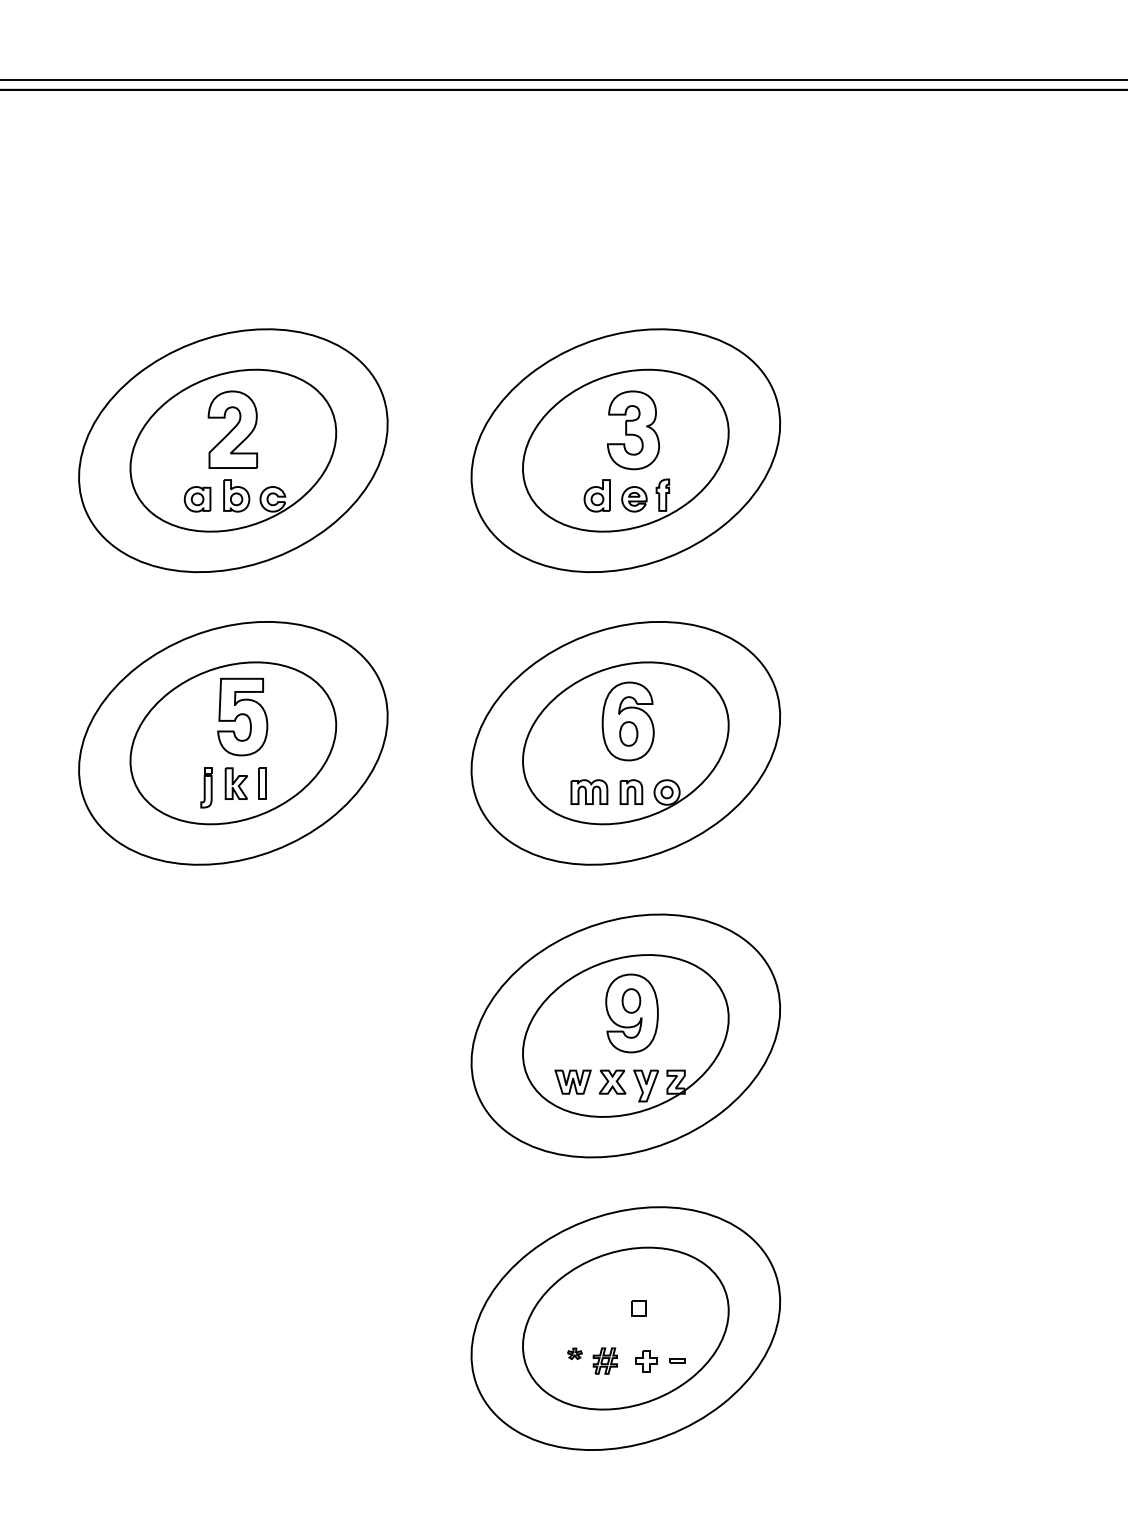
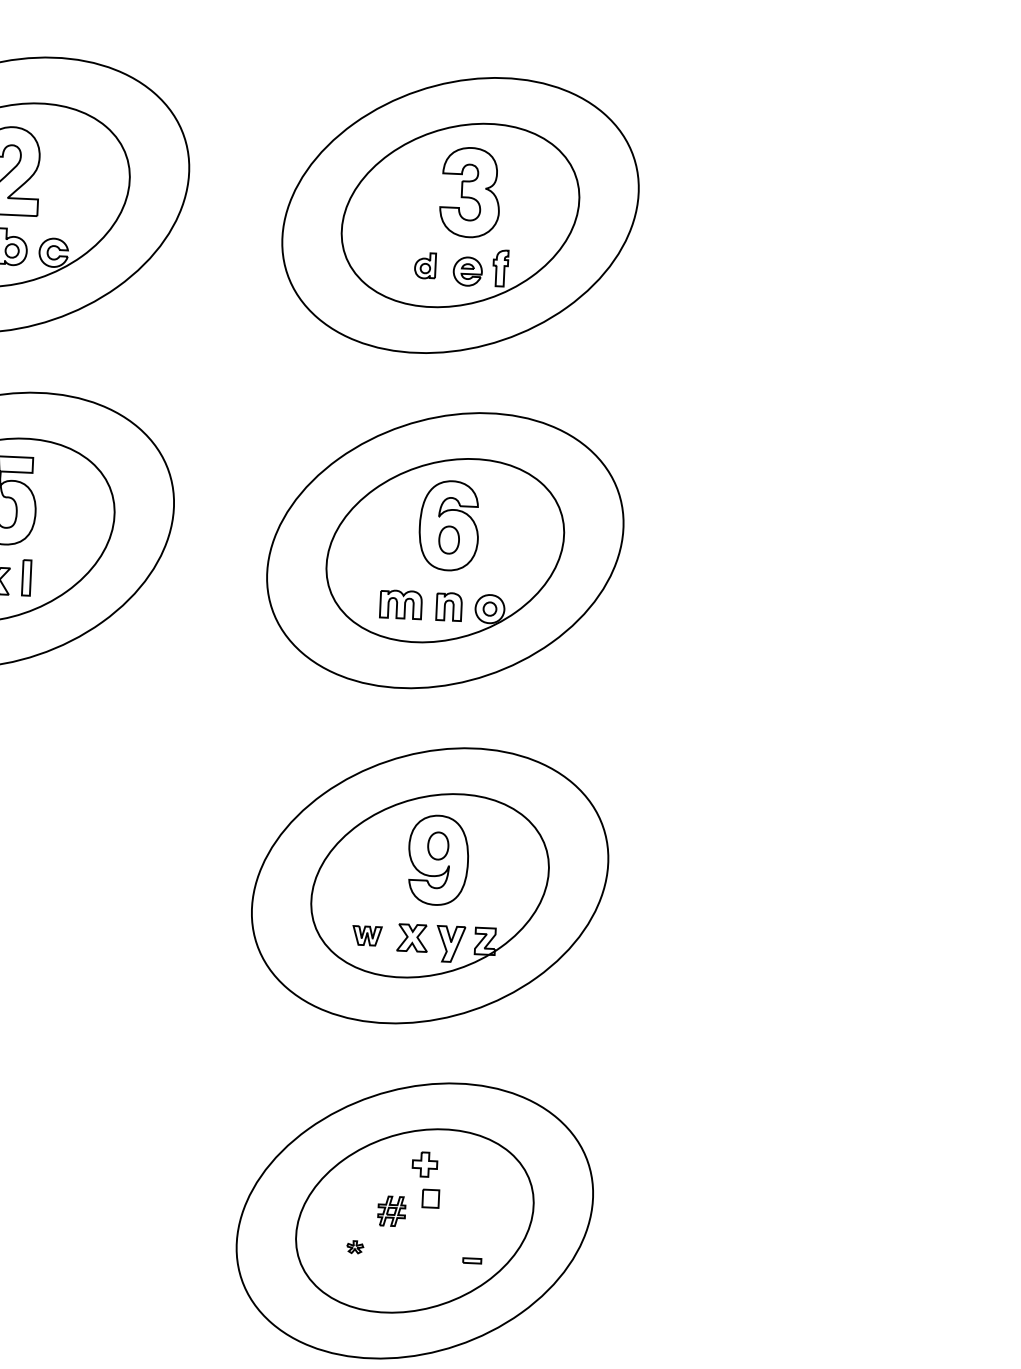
part: (596, 495) -> (424, 265), size x0.7
part: (572, 1081) -> (366, 935), size x0.7
part: (604, 1360) -> (390, 1210), moved
part: (646, 1361) -> (425, 1165), moved

